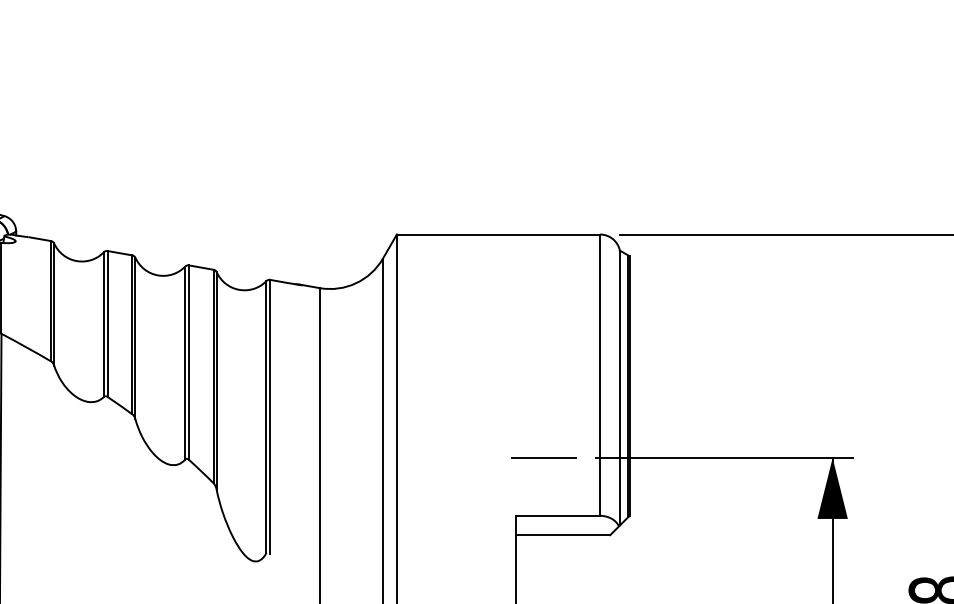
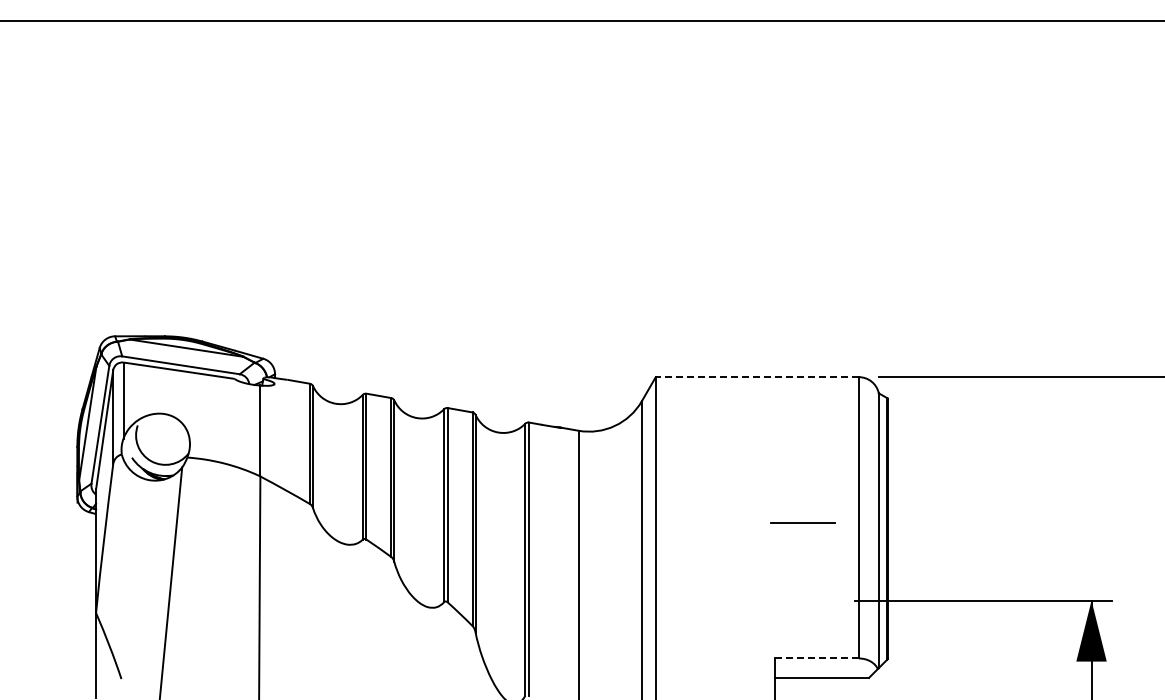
line: (498, 234) -> (757, 377), solid -> dashed
line: (543, 457) -> (802, 522), moved
line: (558, 515) -> (817, 658), solid -> dashed

